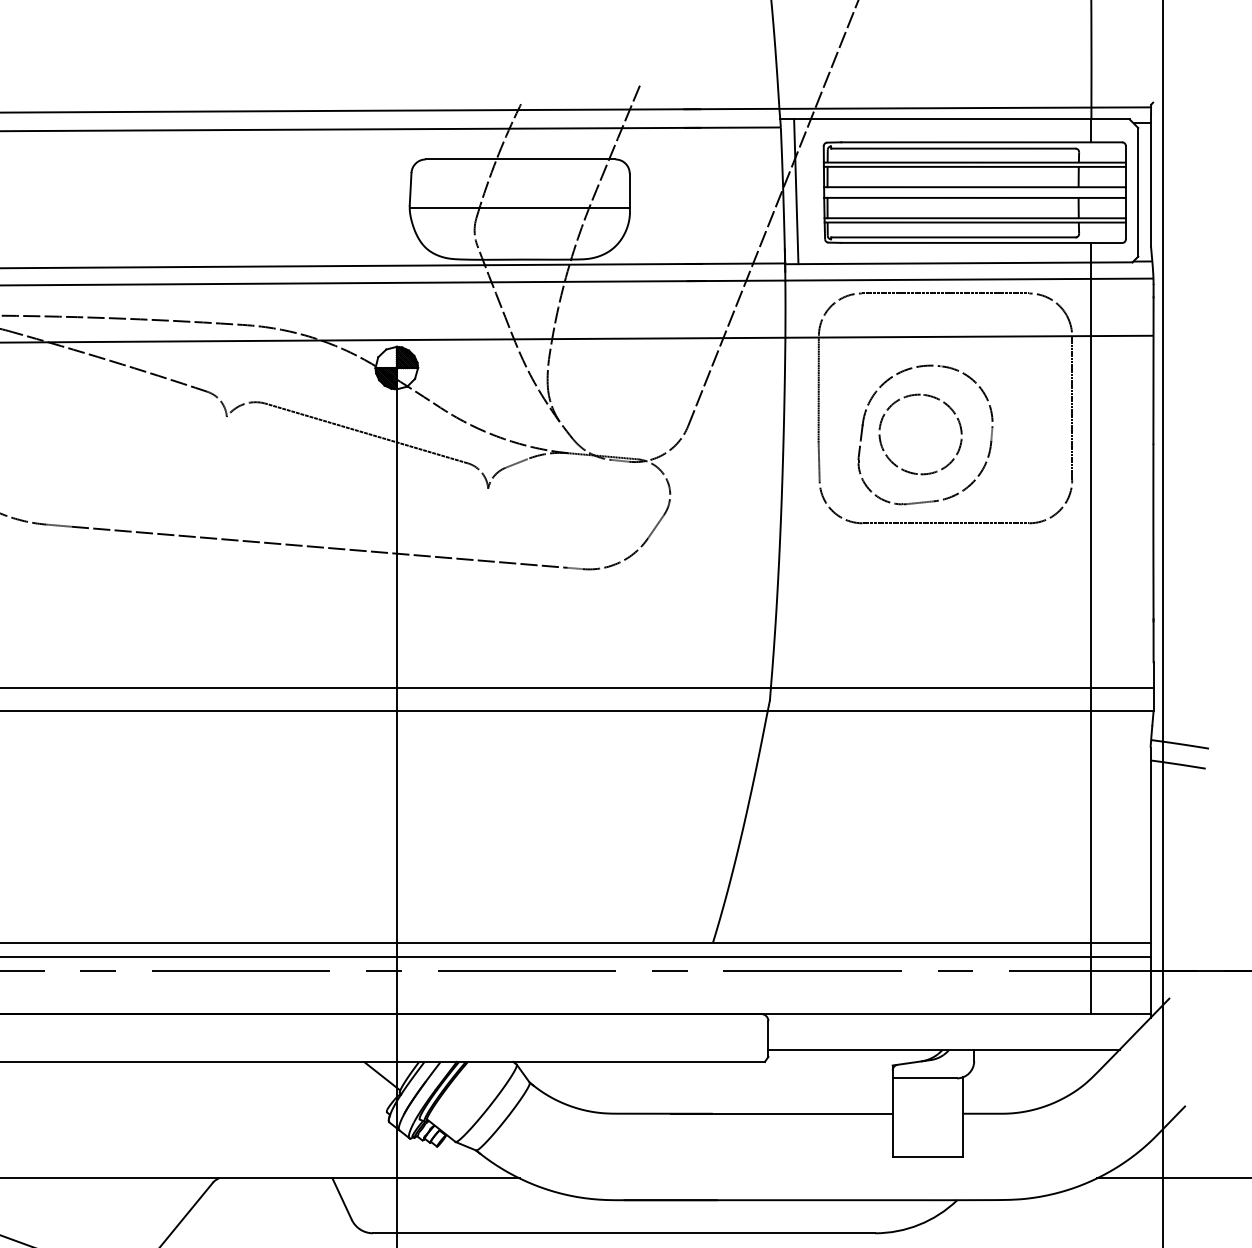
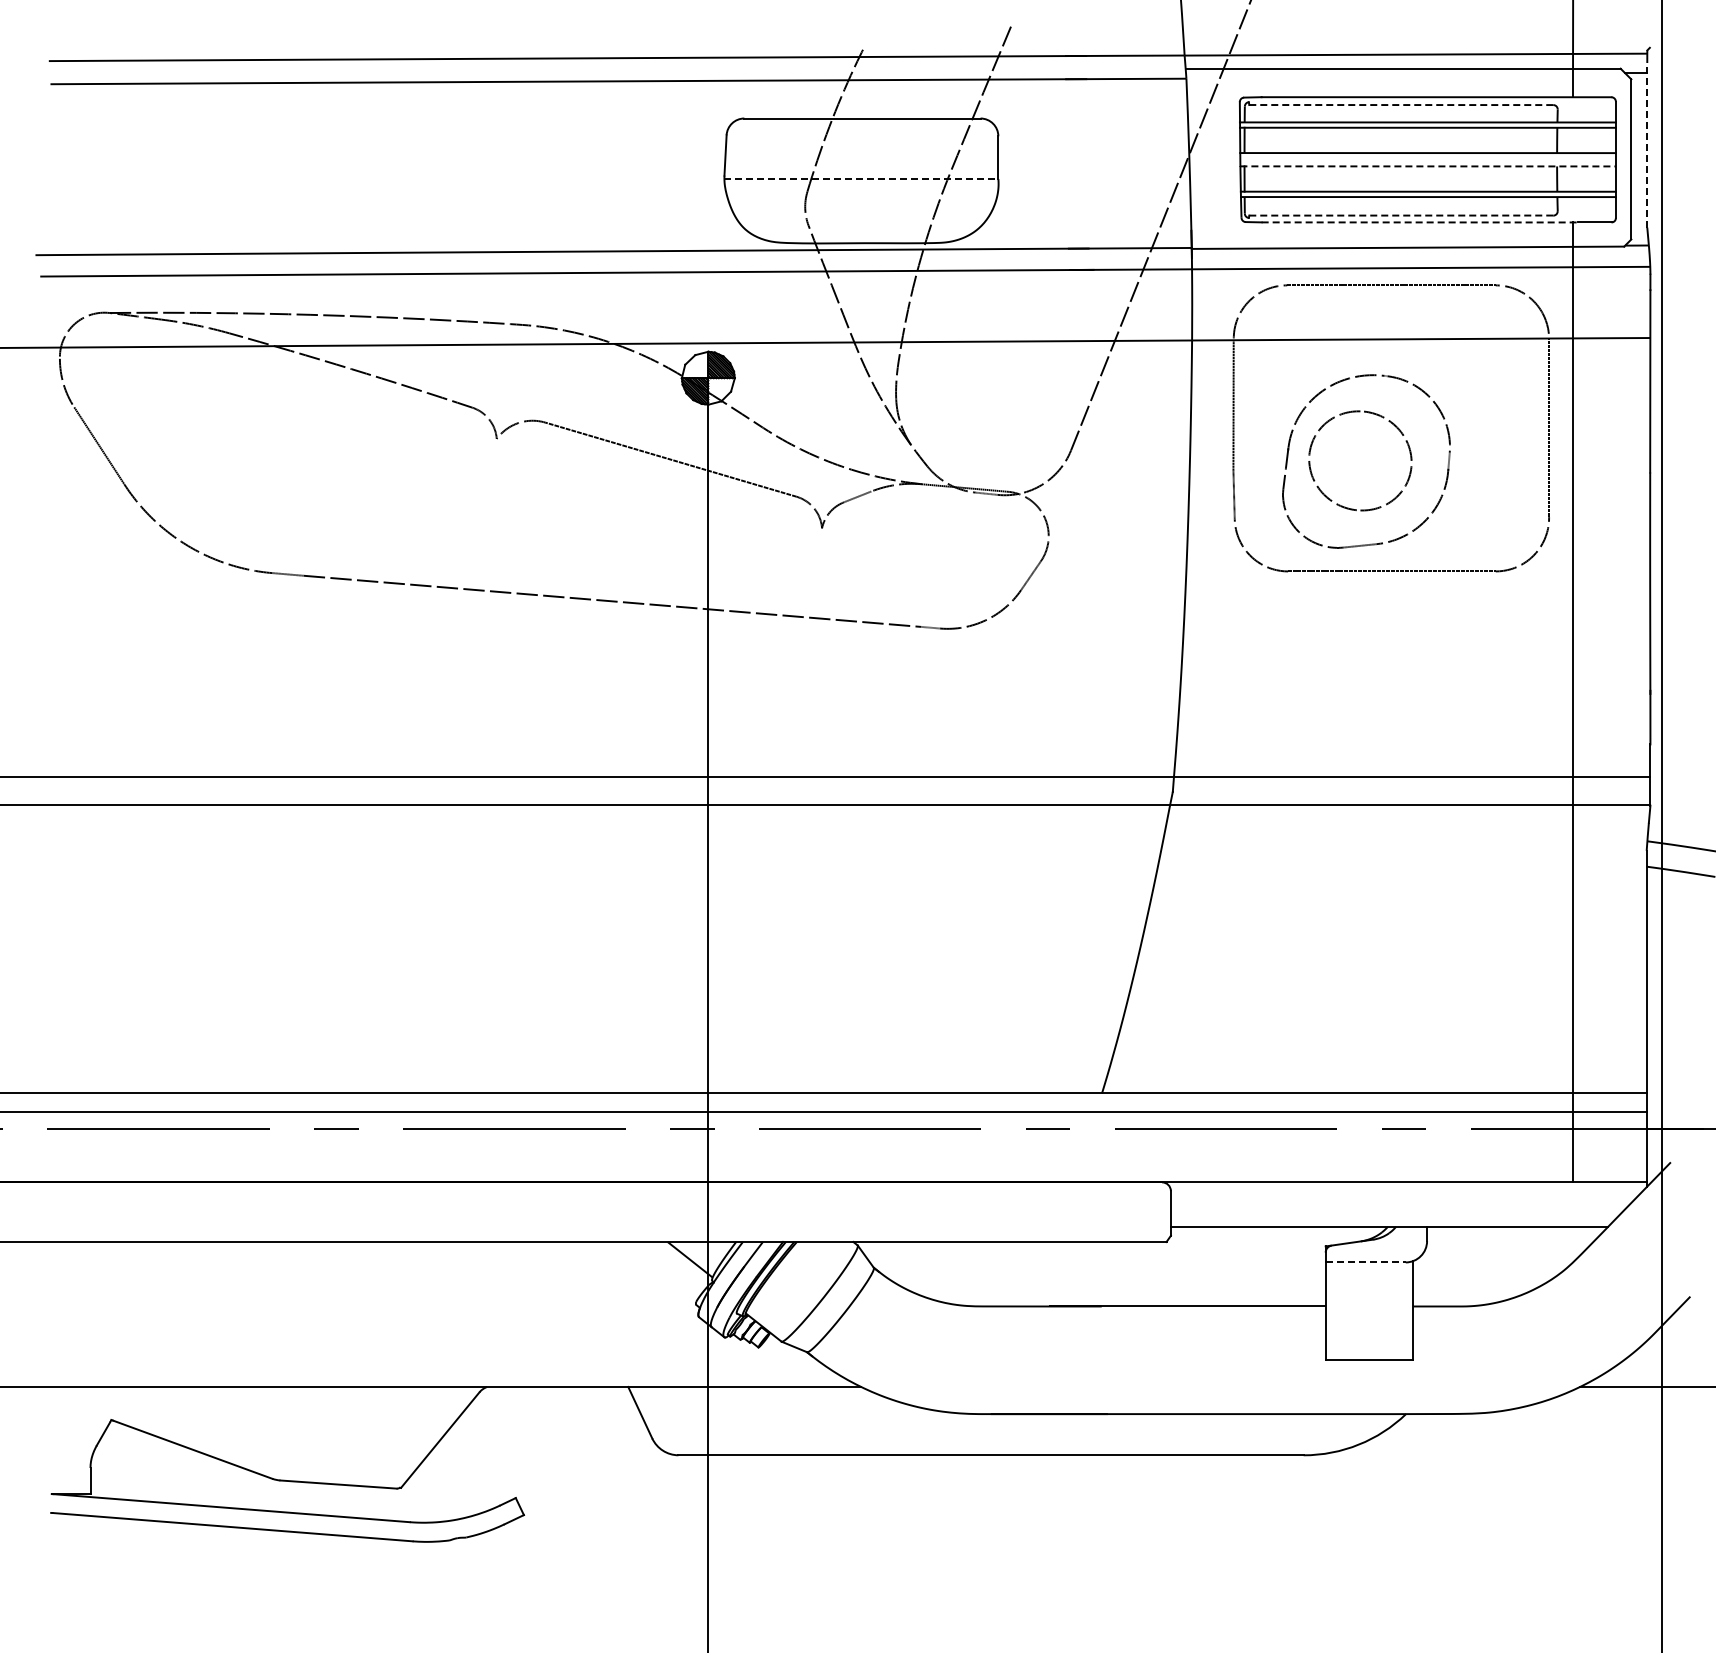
line: (953, 148) -> (1401, 105), solid -> dashed
line: (1151, 180) -> (1647, 144), solid -> dashed
line: (796, 191) -> (1205, 158), removed
line: (975, 197) -> (1428, 166), solid -> dashed
line: (519, 208) -> (861, 179), solid -> dashed
line: (953, 237) -> (1401, 215), solid -> dashed
line: (968, 242) -> (1420, 222), solid -> dashed
line: (925, 1078) -> (1366, 1262), solid -> dashed

